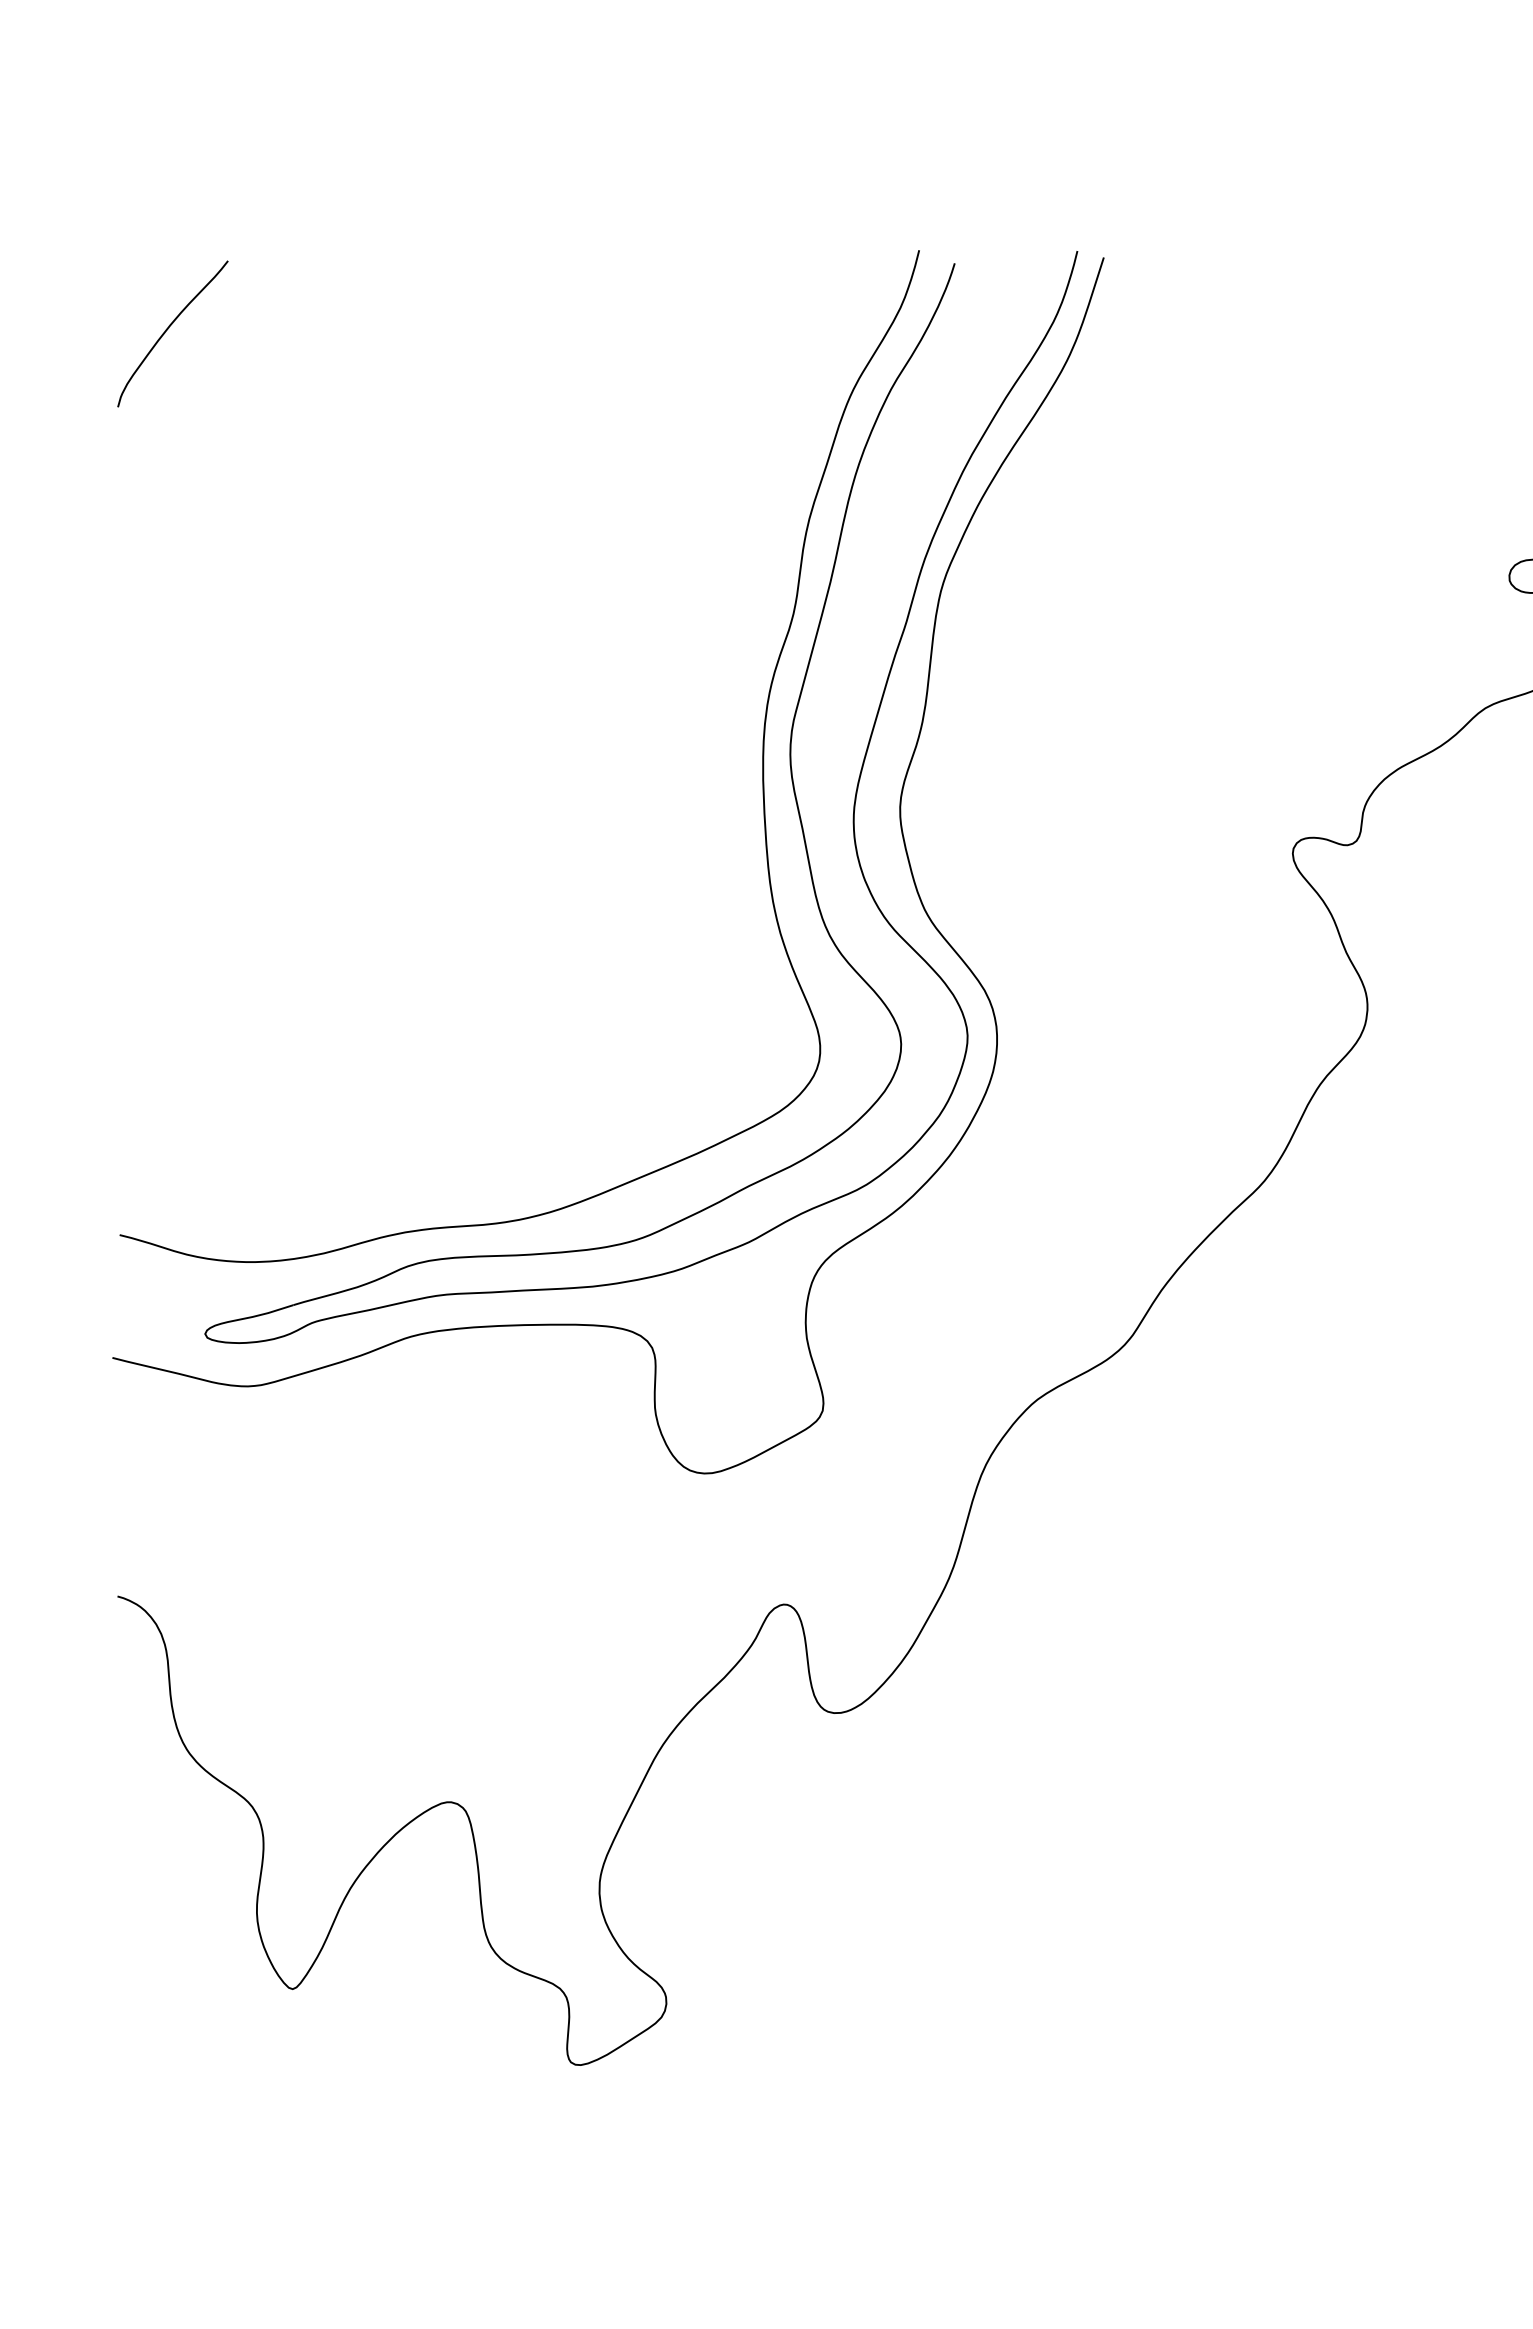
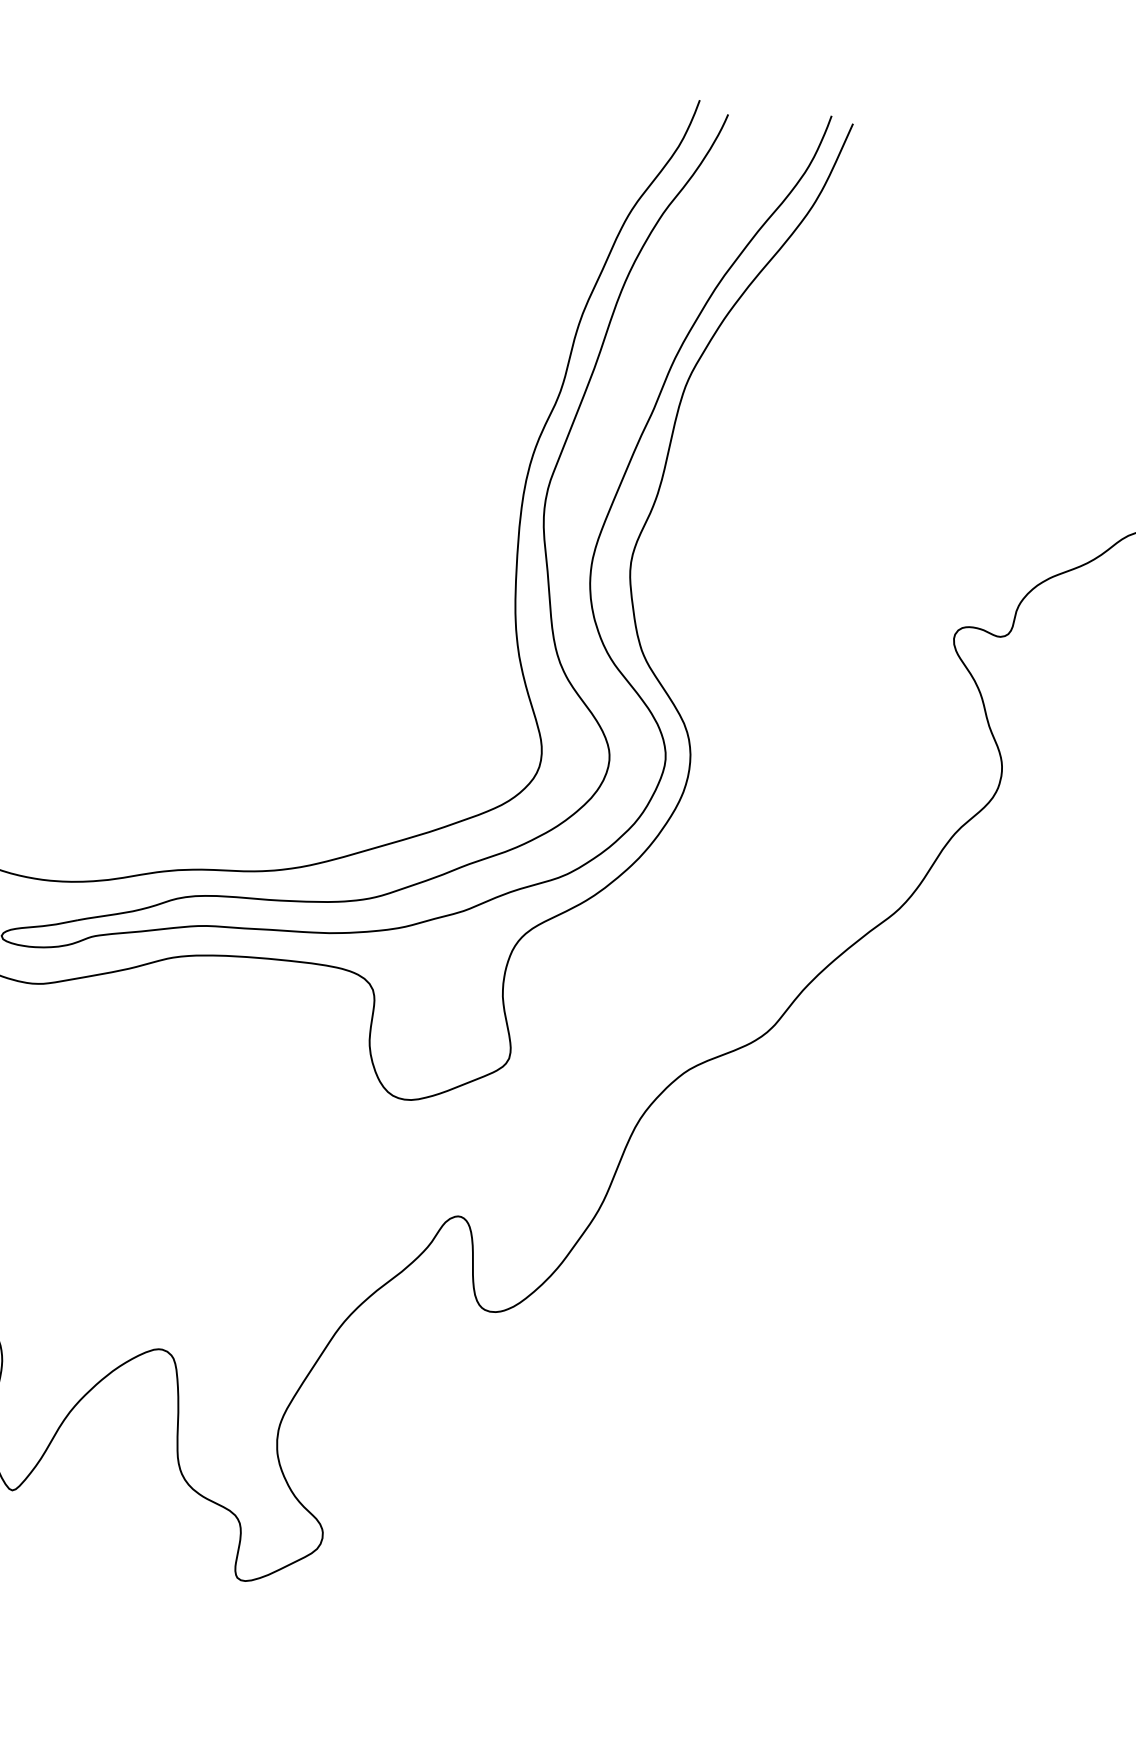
curve: (168, 329) -> (66, 94), removed

